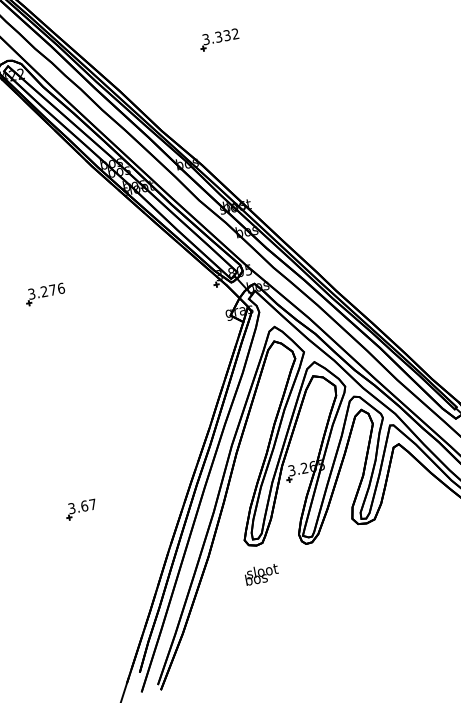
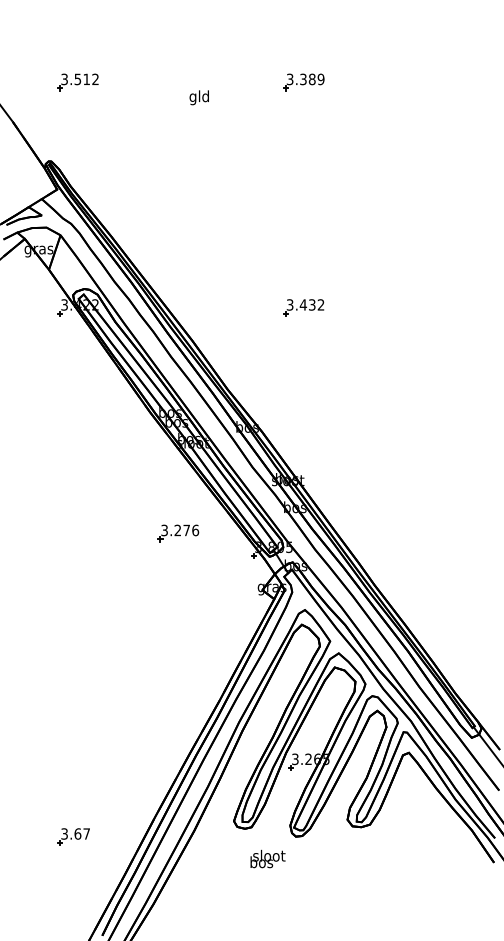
text: (218, 36) -> (303, 304), 3.332 -> 3.432
part: (45, 294) -> (178, 533), moved
part: (80, 509) -> (73, 836), moved
text: (261, 573) -> (267, 858), moved

